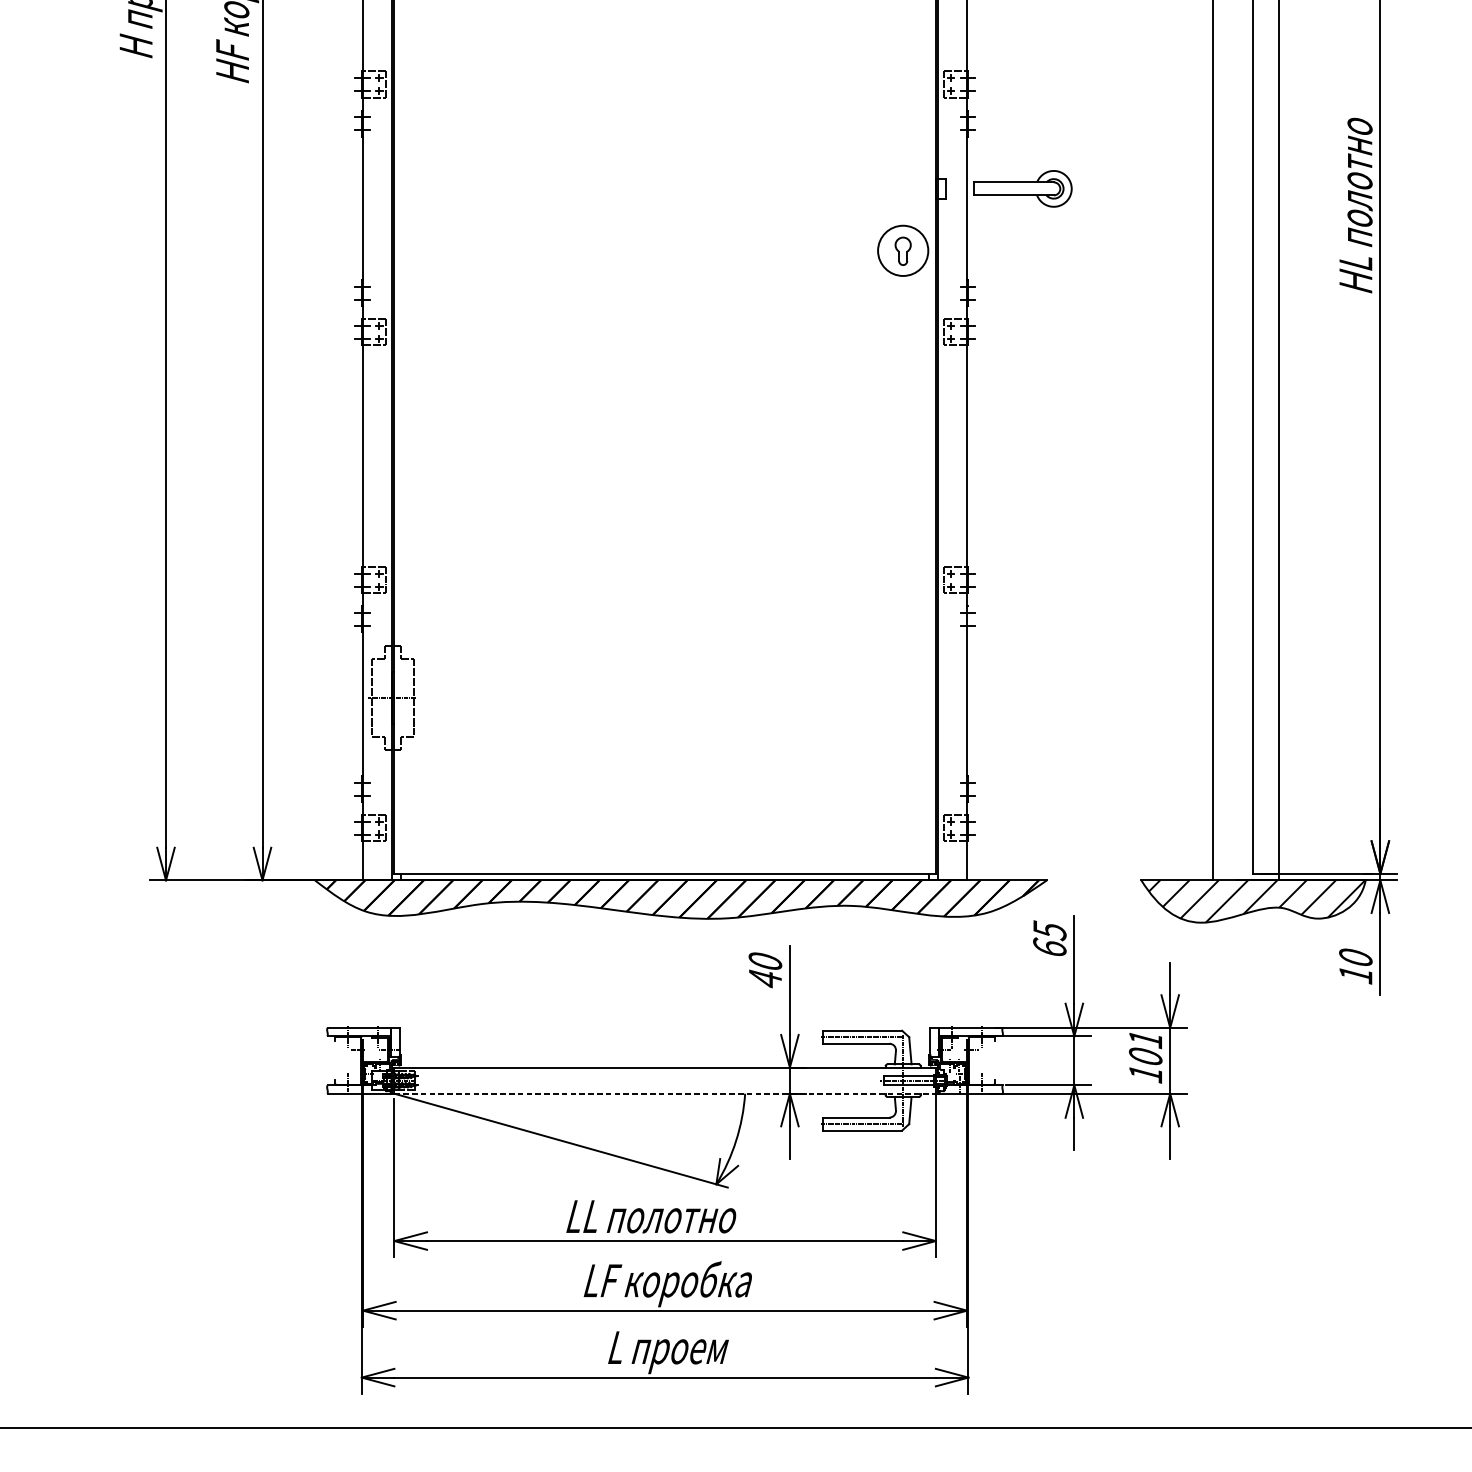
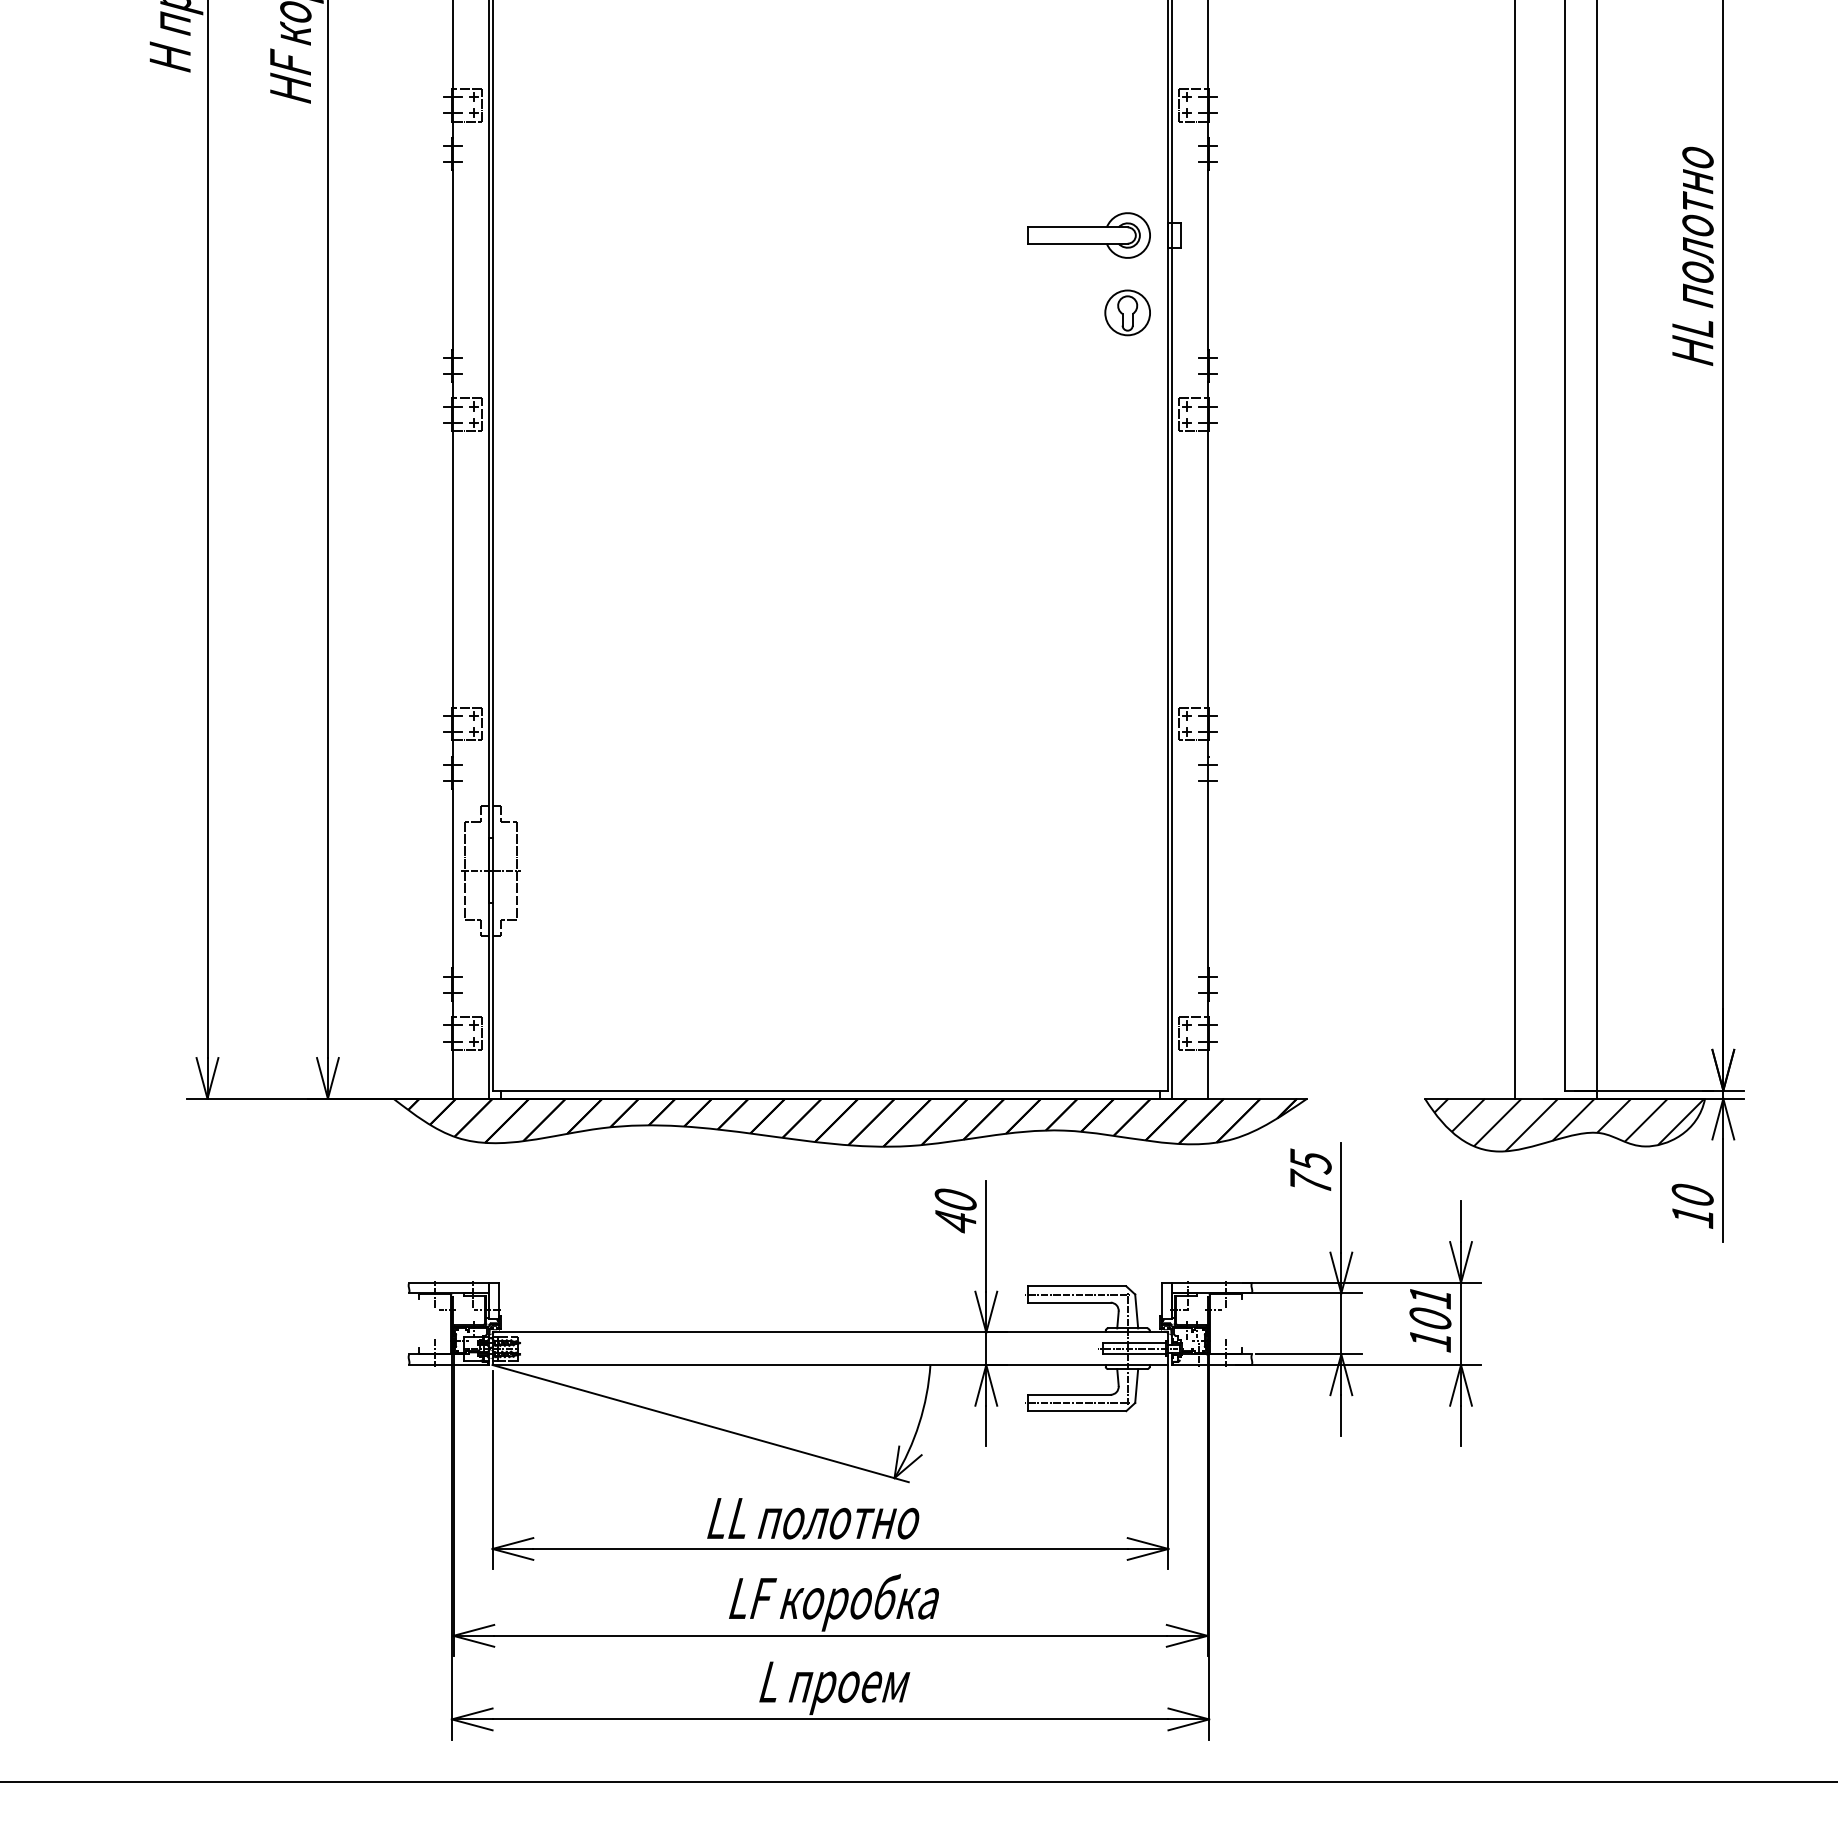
part: (1022, 188) -> (1088, 235), moved
circle: (903, 250) -> (1127, 312), size x0.71
text: (1049, 945) -> (1310, 1180), 65 -> 75
line: (665, 1094) -> (830, 1365), dashed -> solid

